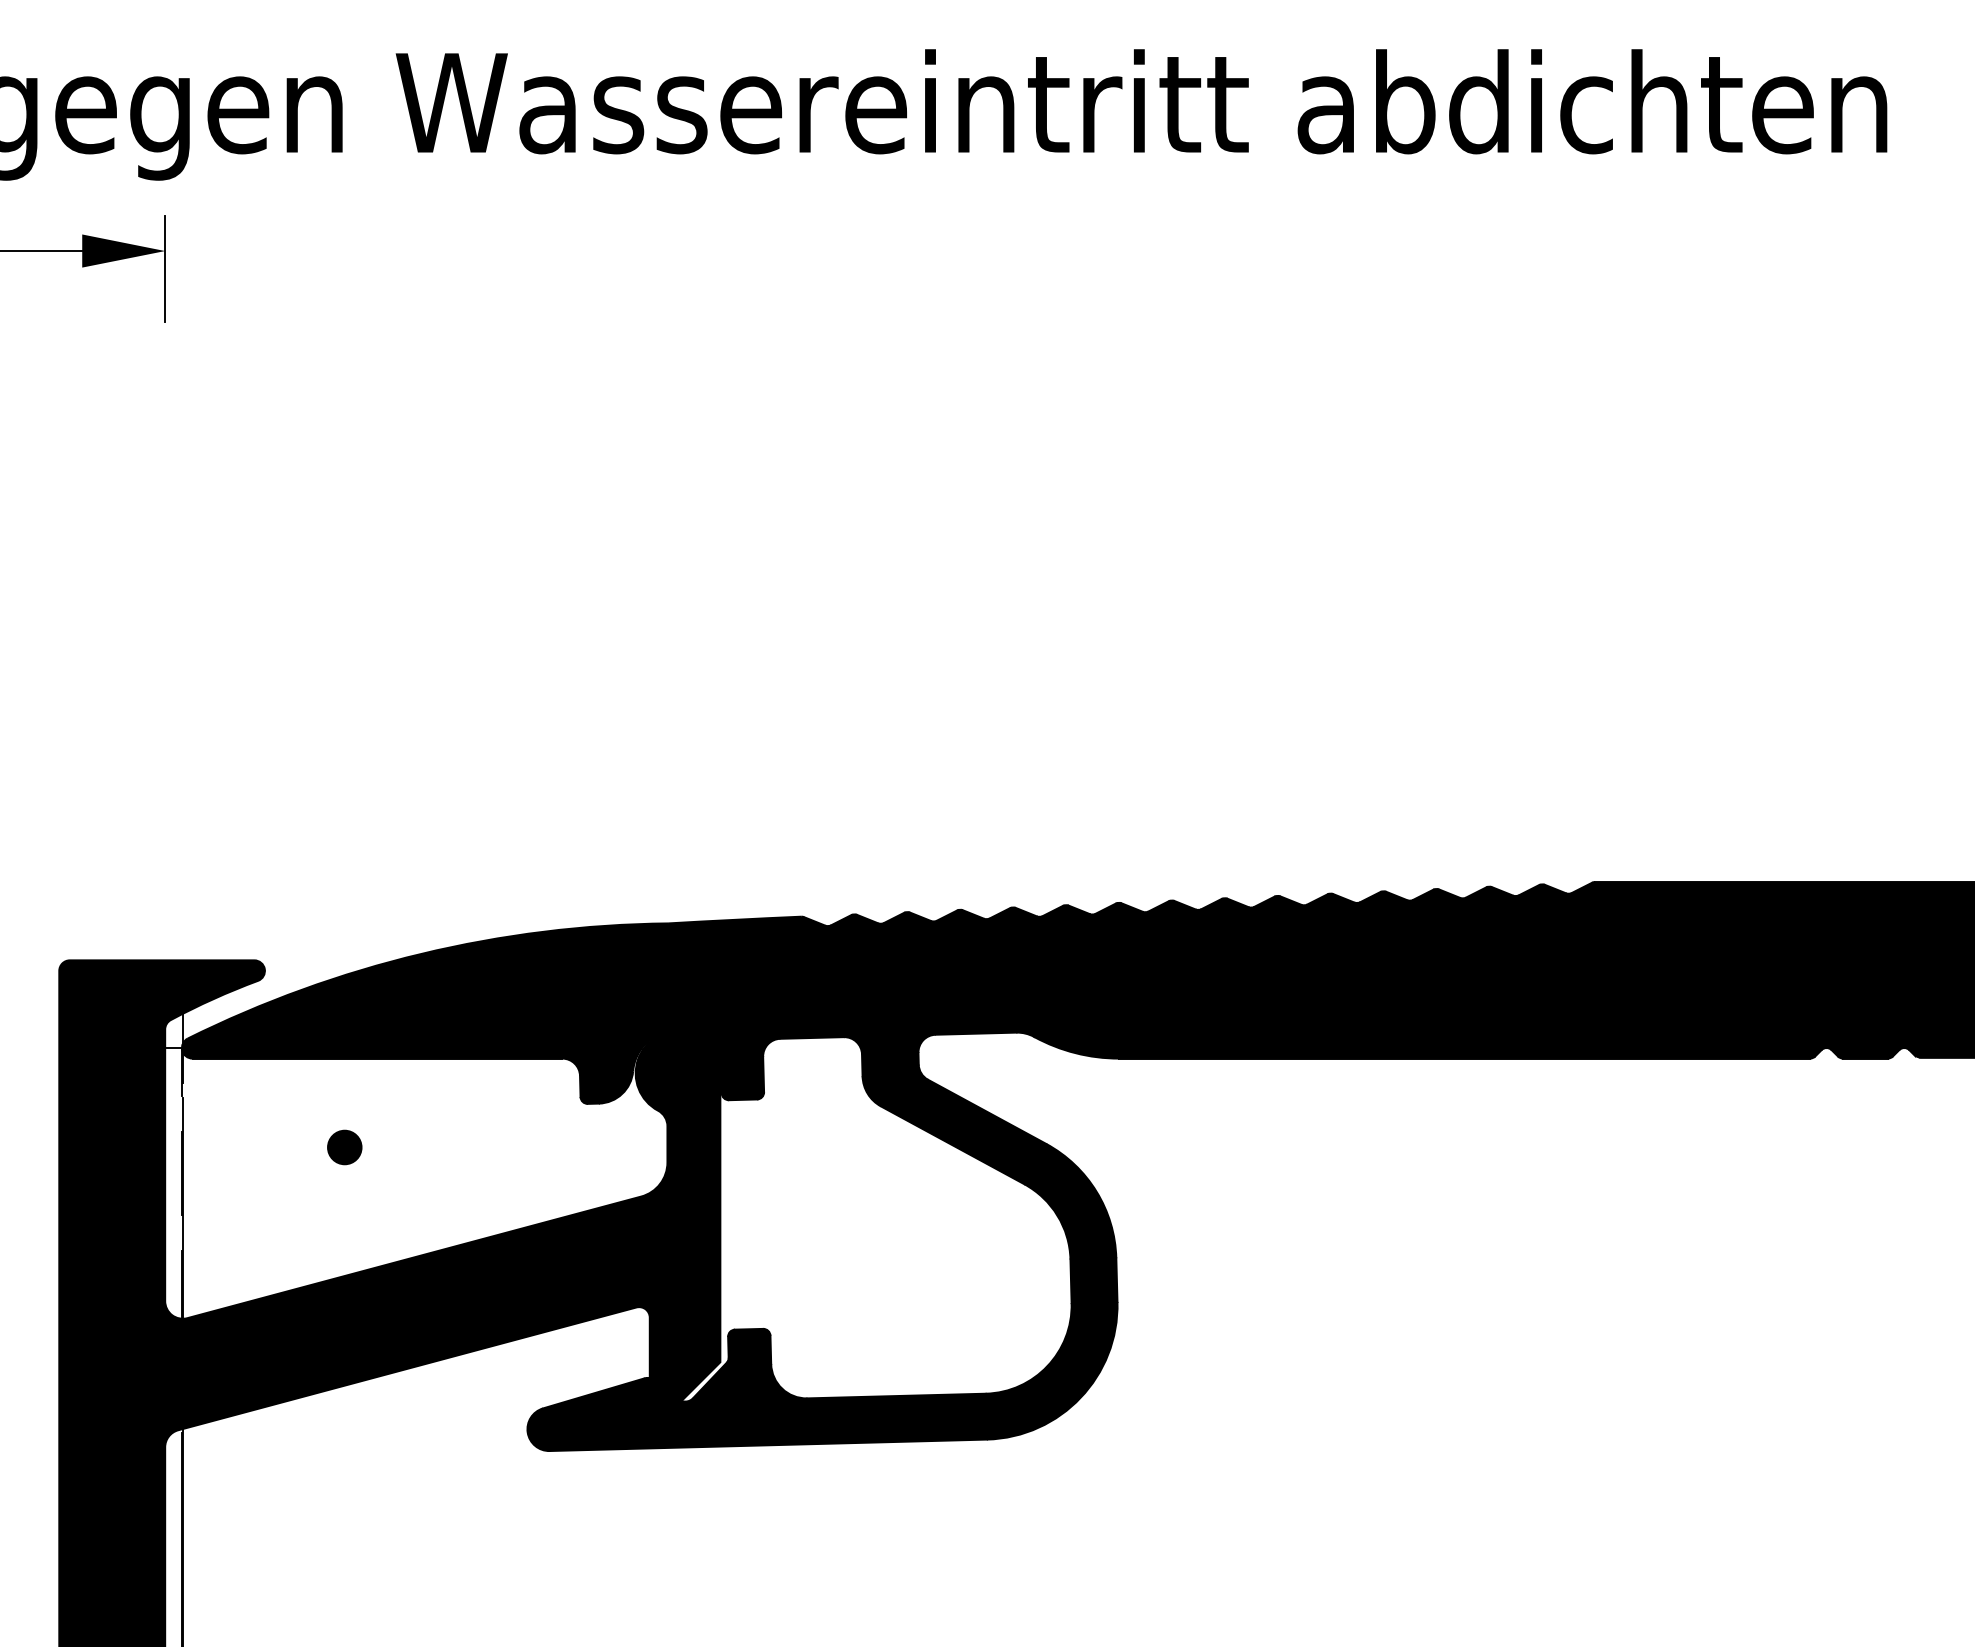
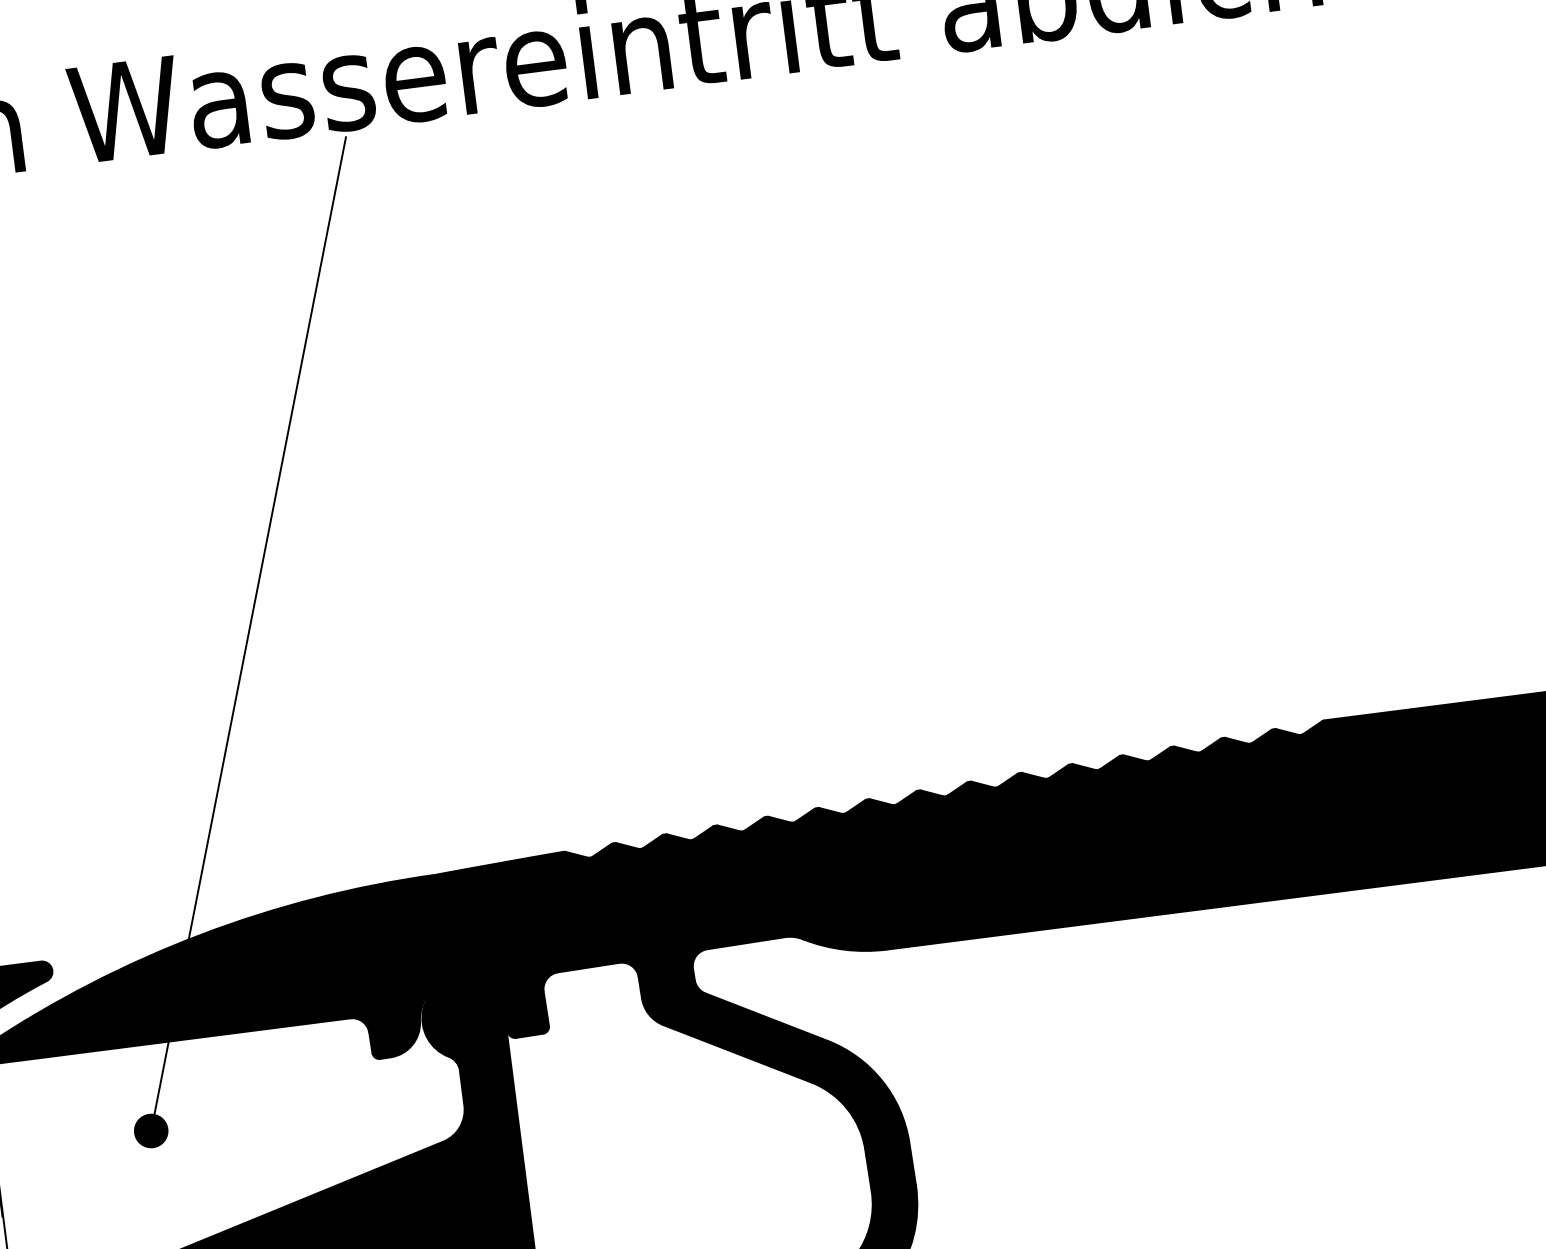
line: (508, 653) -> (248, 634), added

